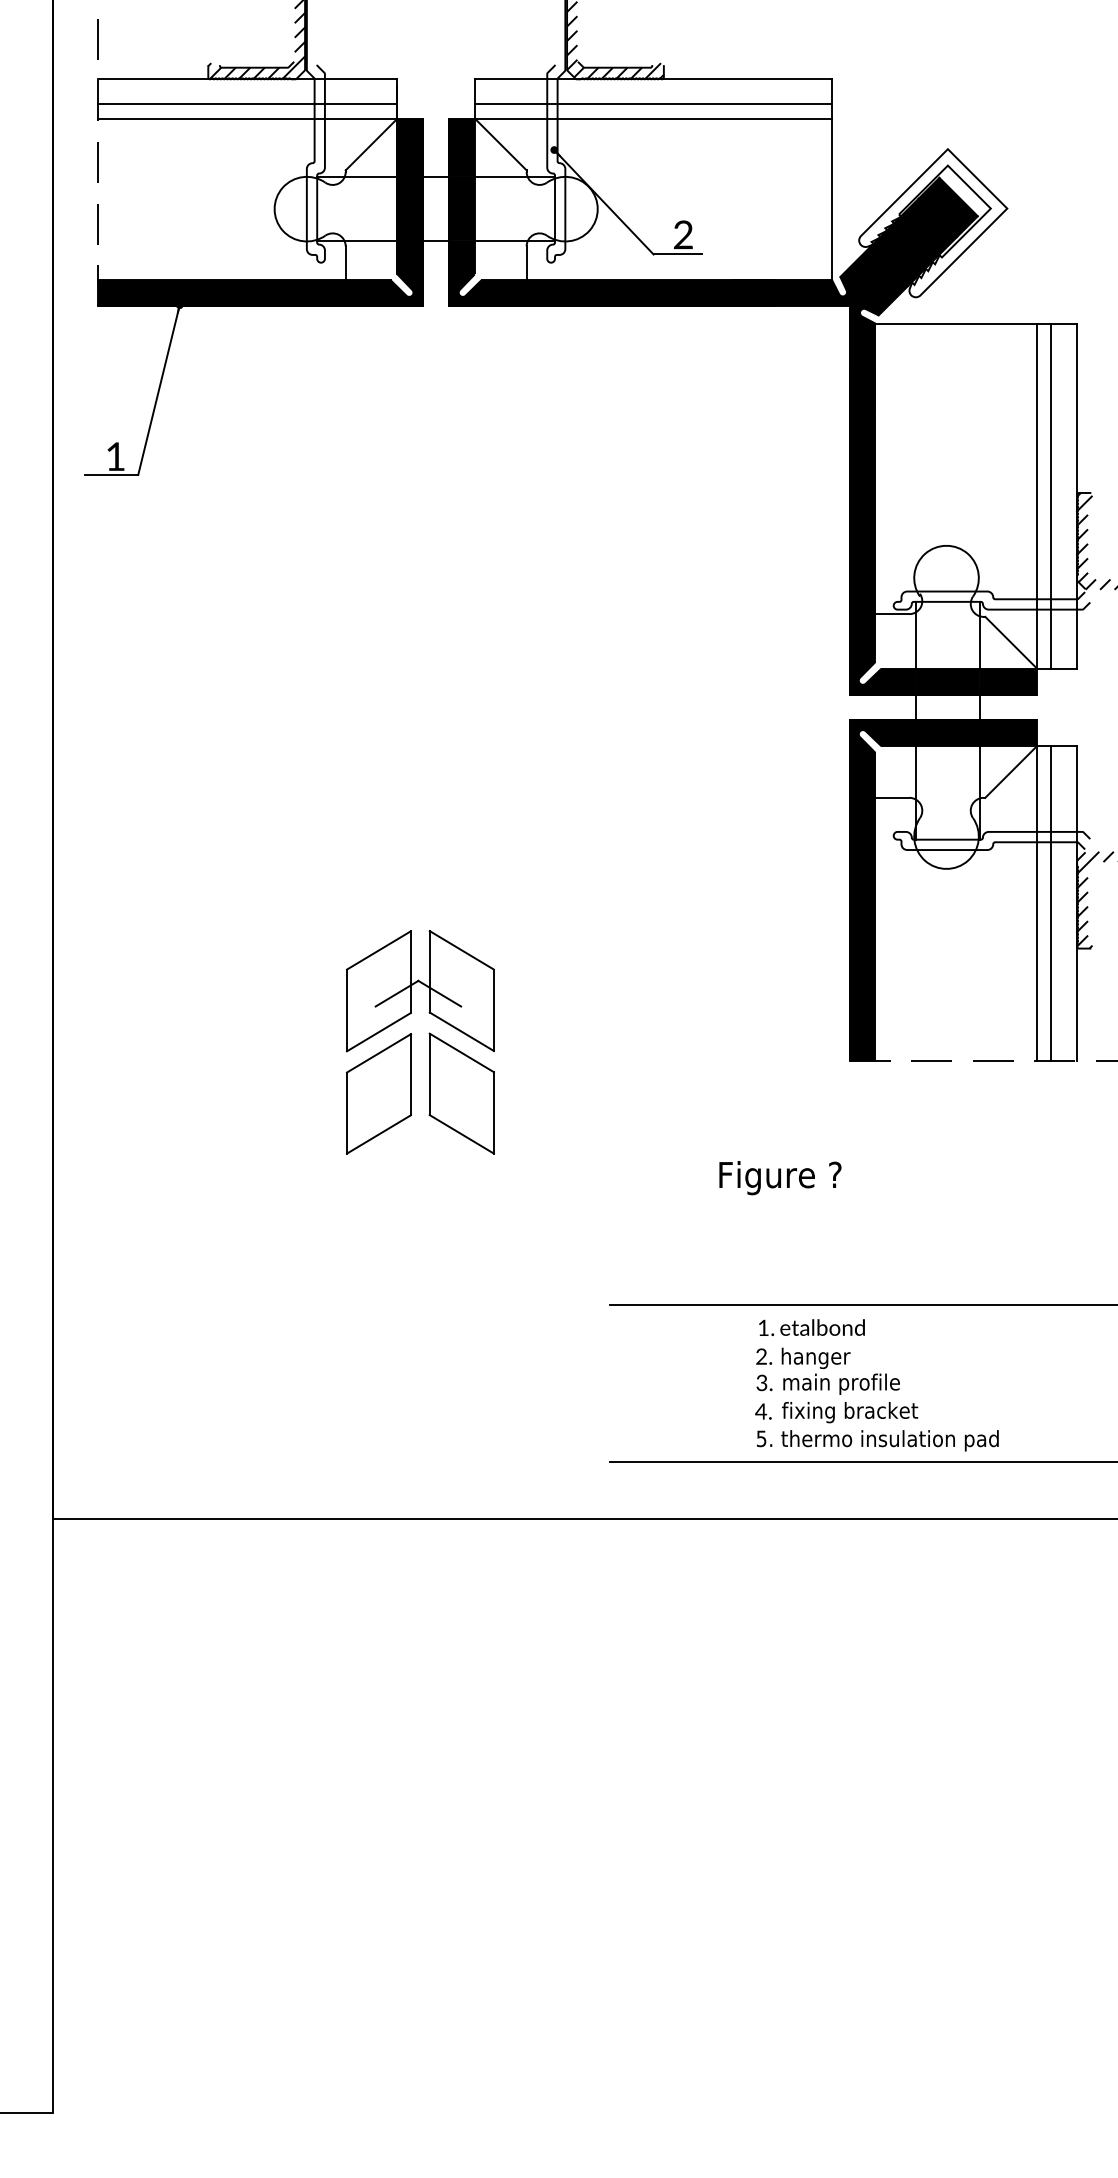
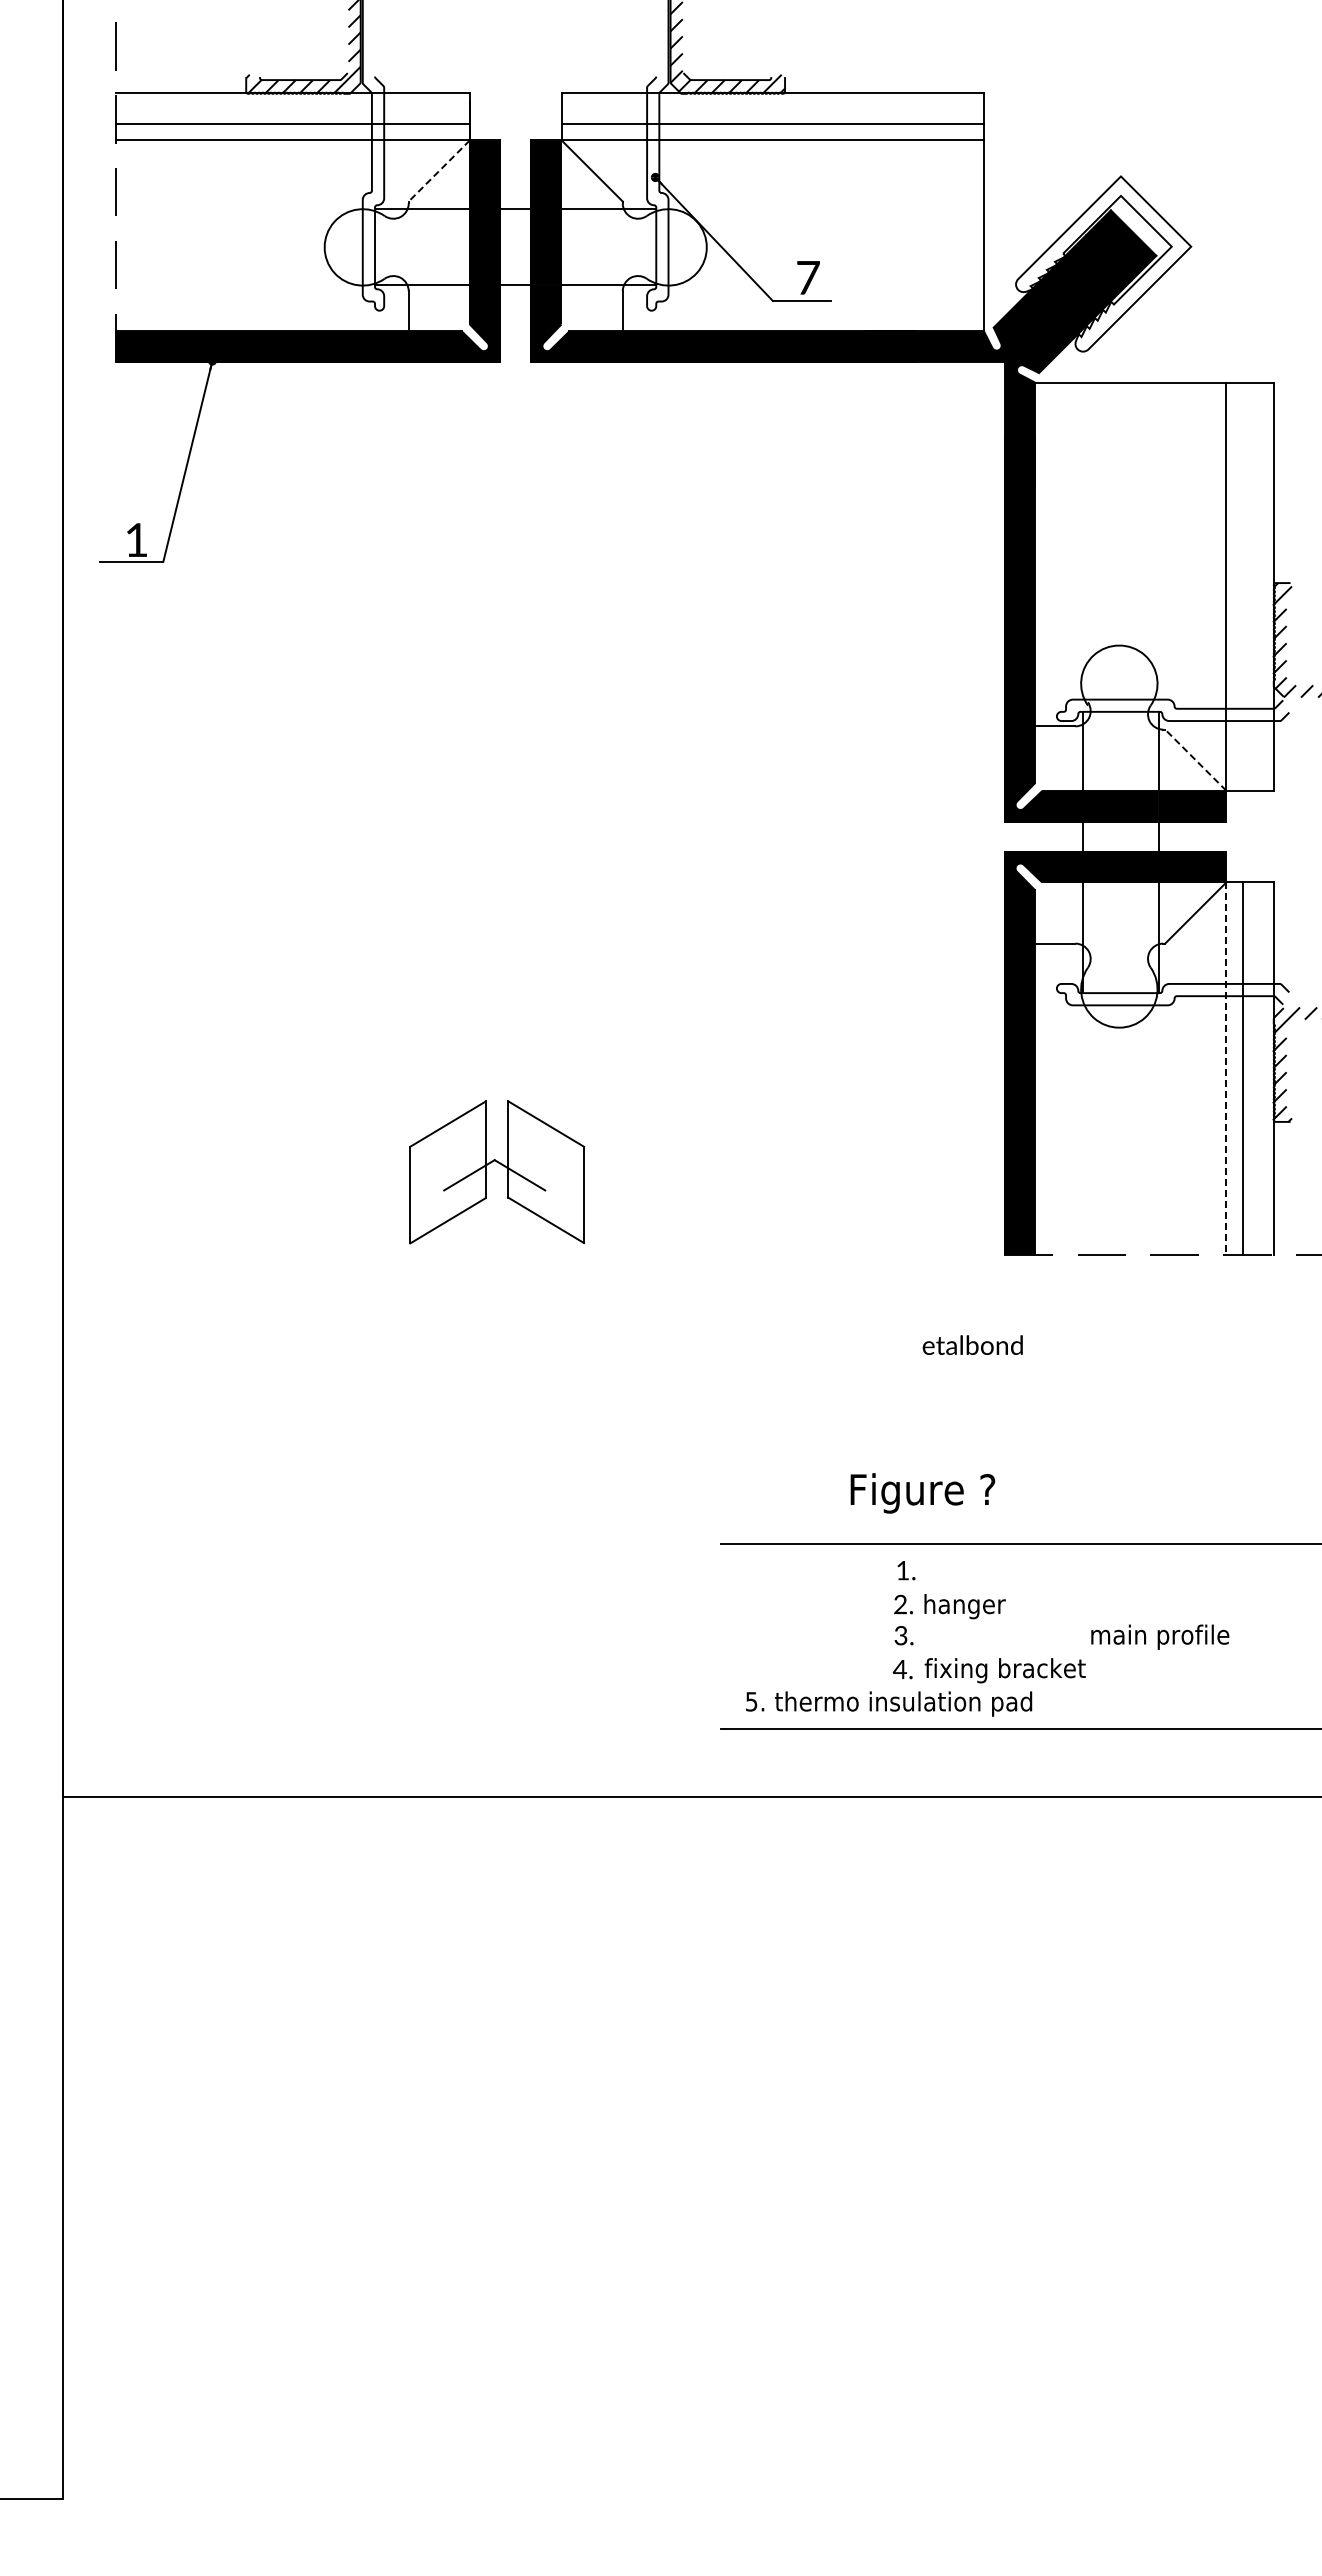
line: (370, 144) -> (438, 171), solid -> dashed
text: (682, 234) -> (807, 277), 2 -> 7
line: (1051, 495) -> (1243, 586), removed
line: (1010, 642) -> (1195, 759), solid -> dashed
line: (1037, 904) -> (1226, 1069), solid -> dashed
part: (378, 1093) -> (447, 1293), removed
part: (462, 1093) -> (546, 1293), removed
text: (780, 1178) -> (922, 1493), moved
text: (822, 1327) -> (972, 1344), moved
text: (841, 1383) -> (1160, 1636), moved
text: (878, 1440) -> (889, 1703), moved

